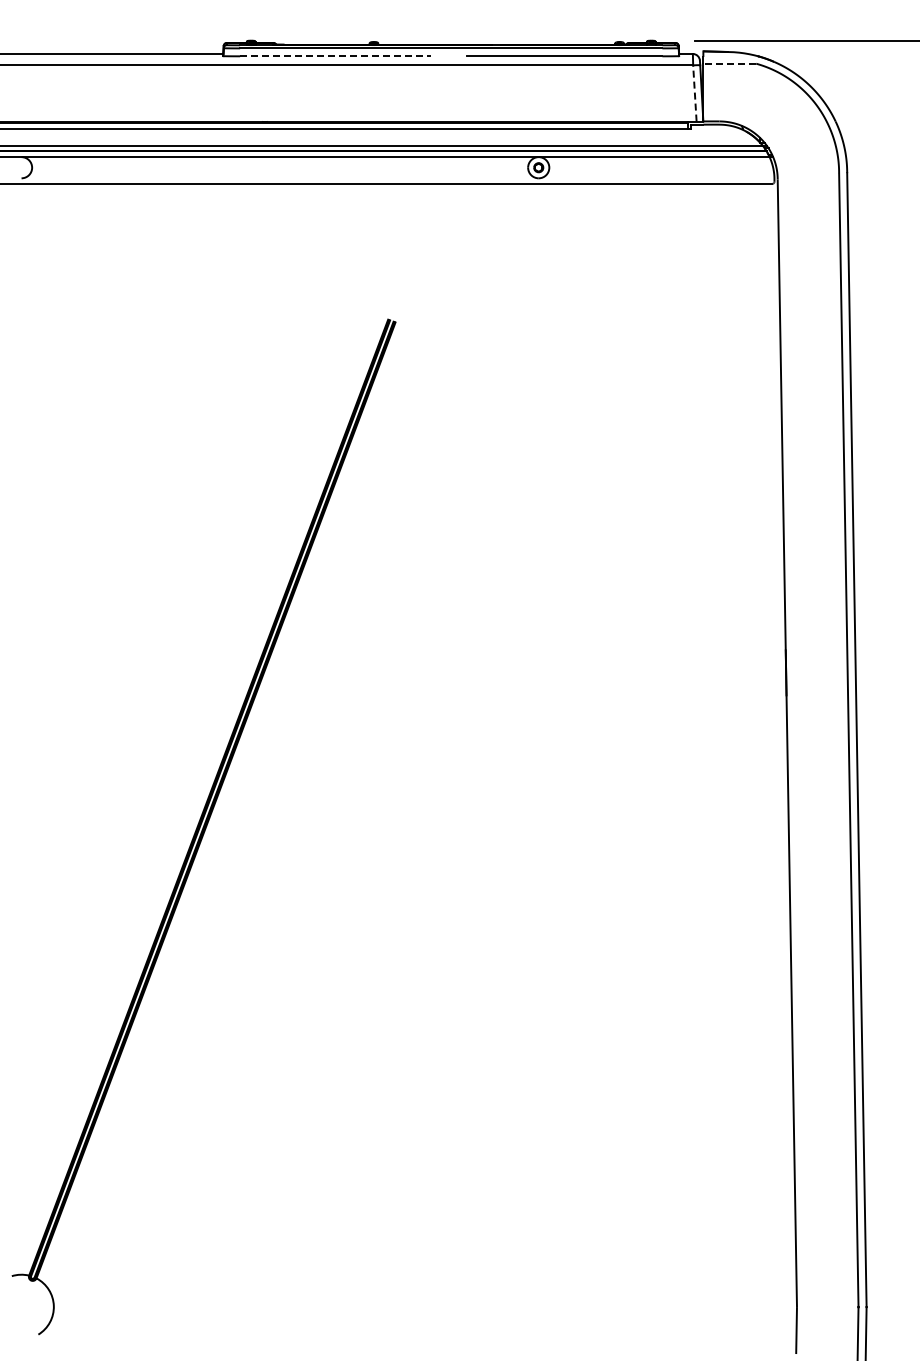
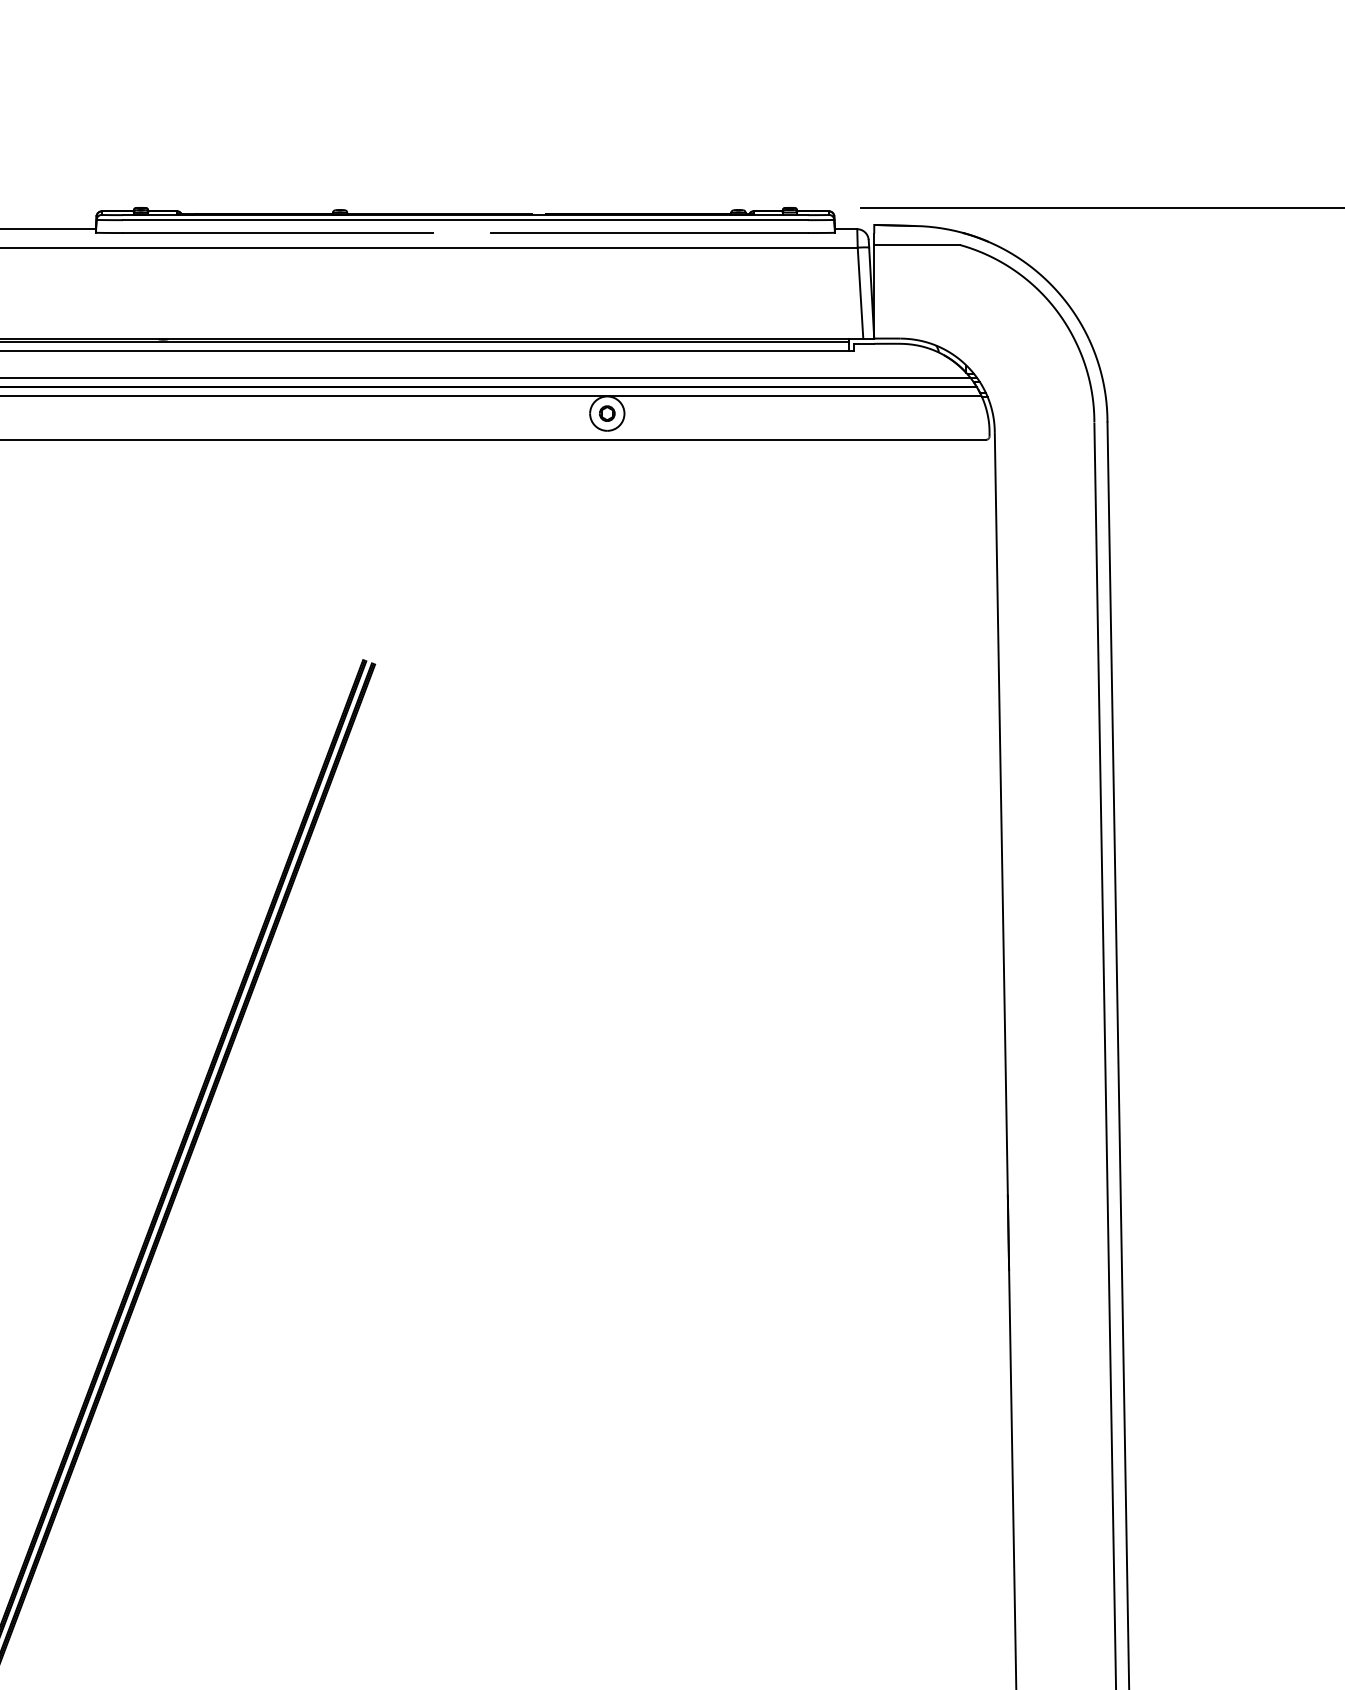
line: (335, 56) -> (277, 233), dashed -> solid
line: (729, 63) -> (916, 244), dashed -> solid
line: (694, 92) -> (859, 291), dashed -> solid

